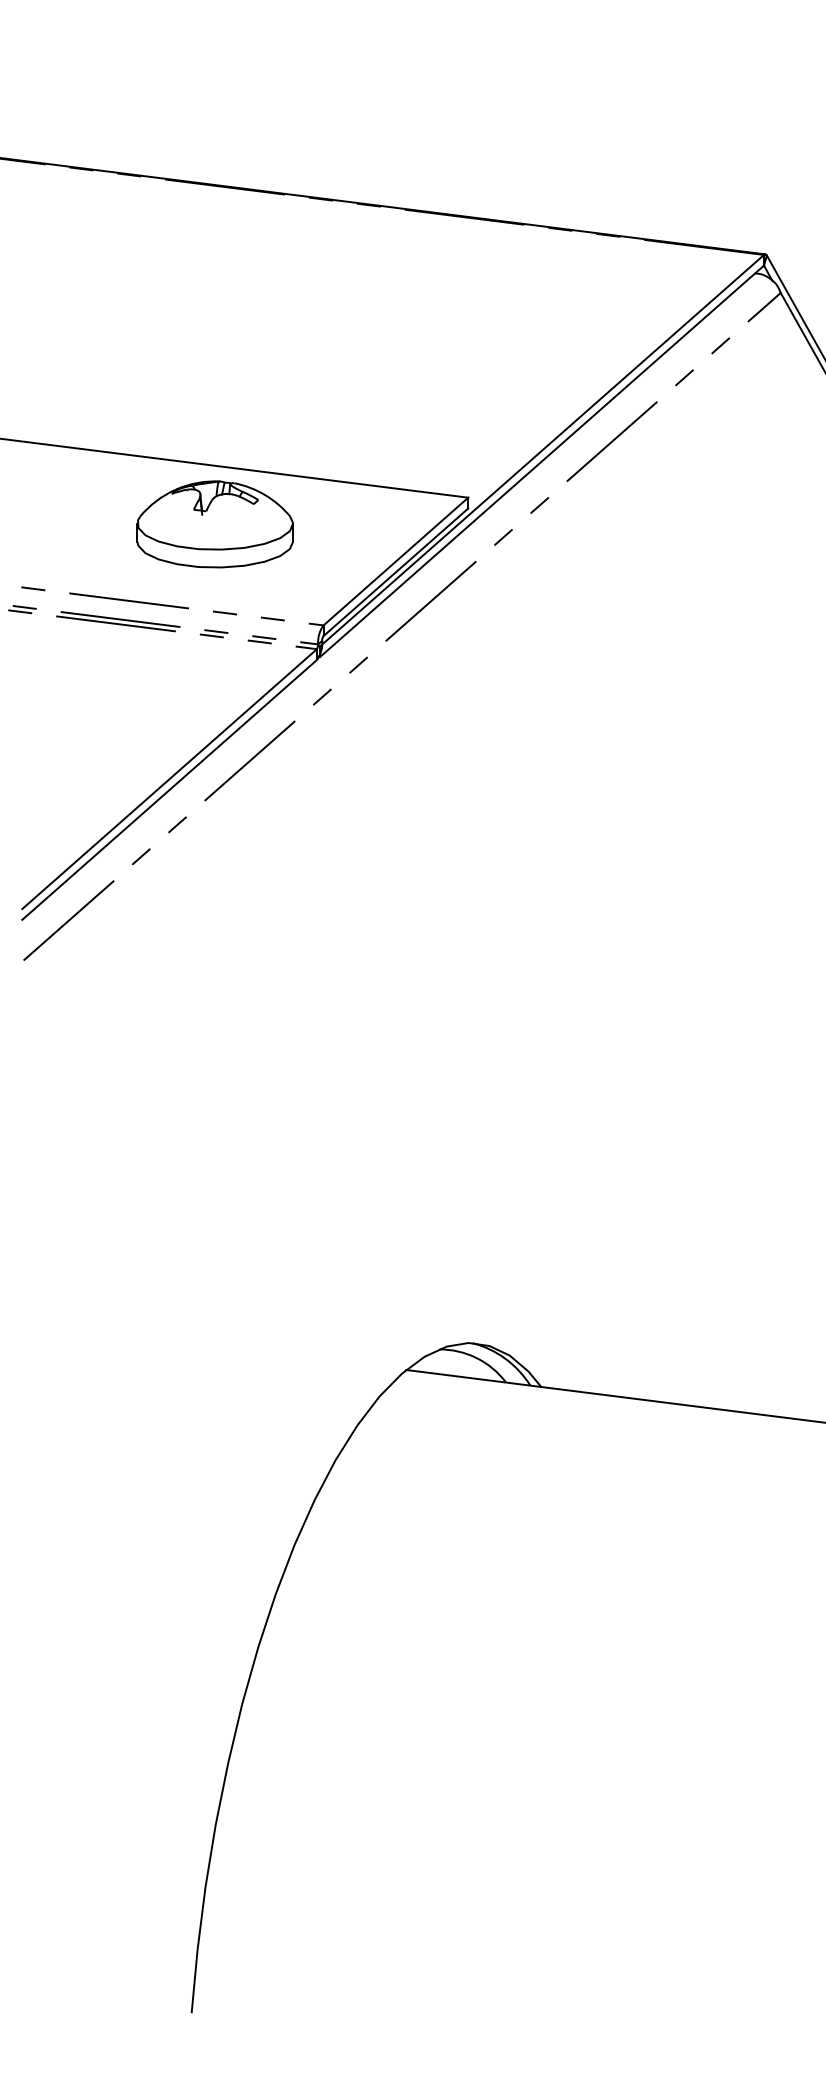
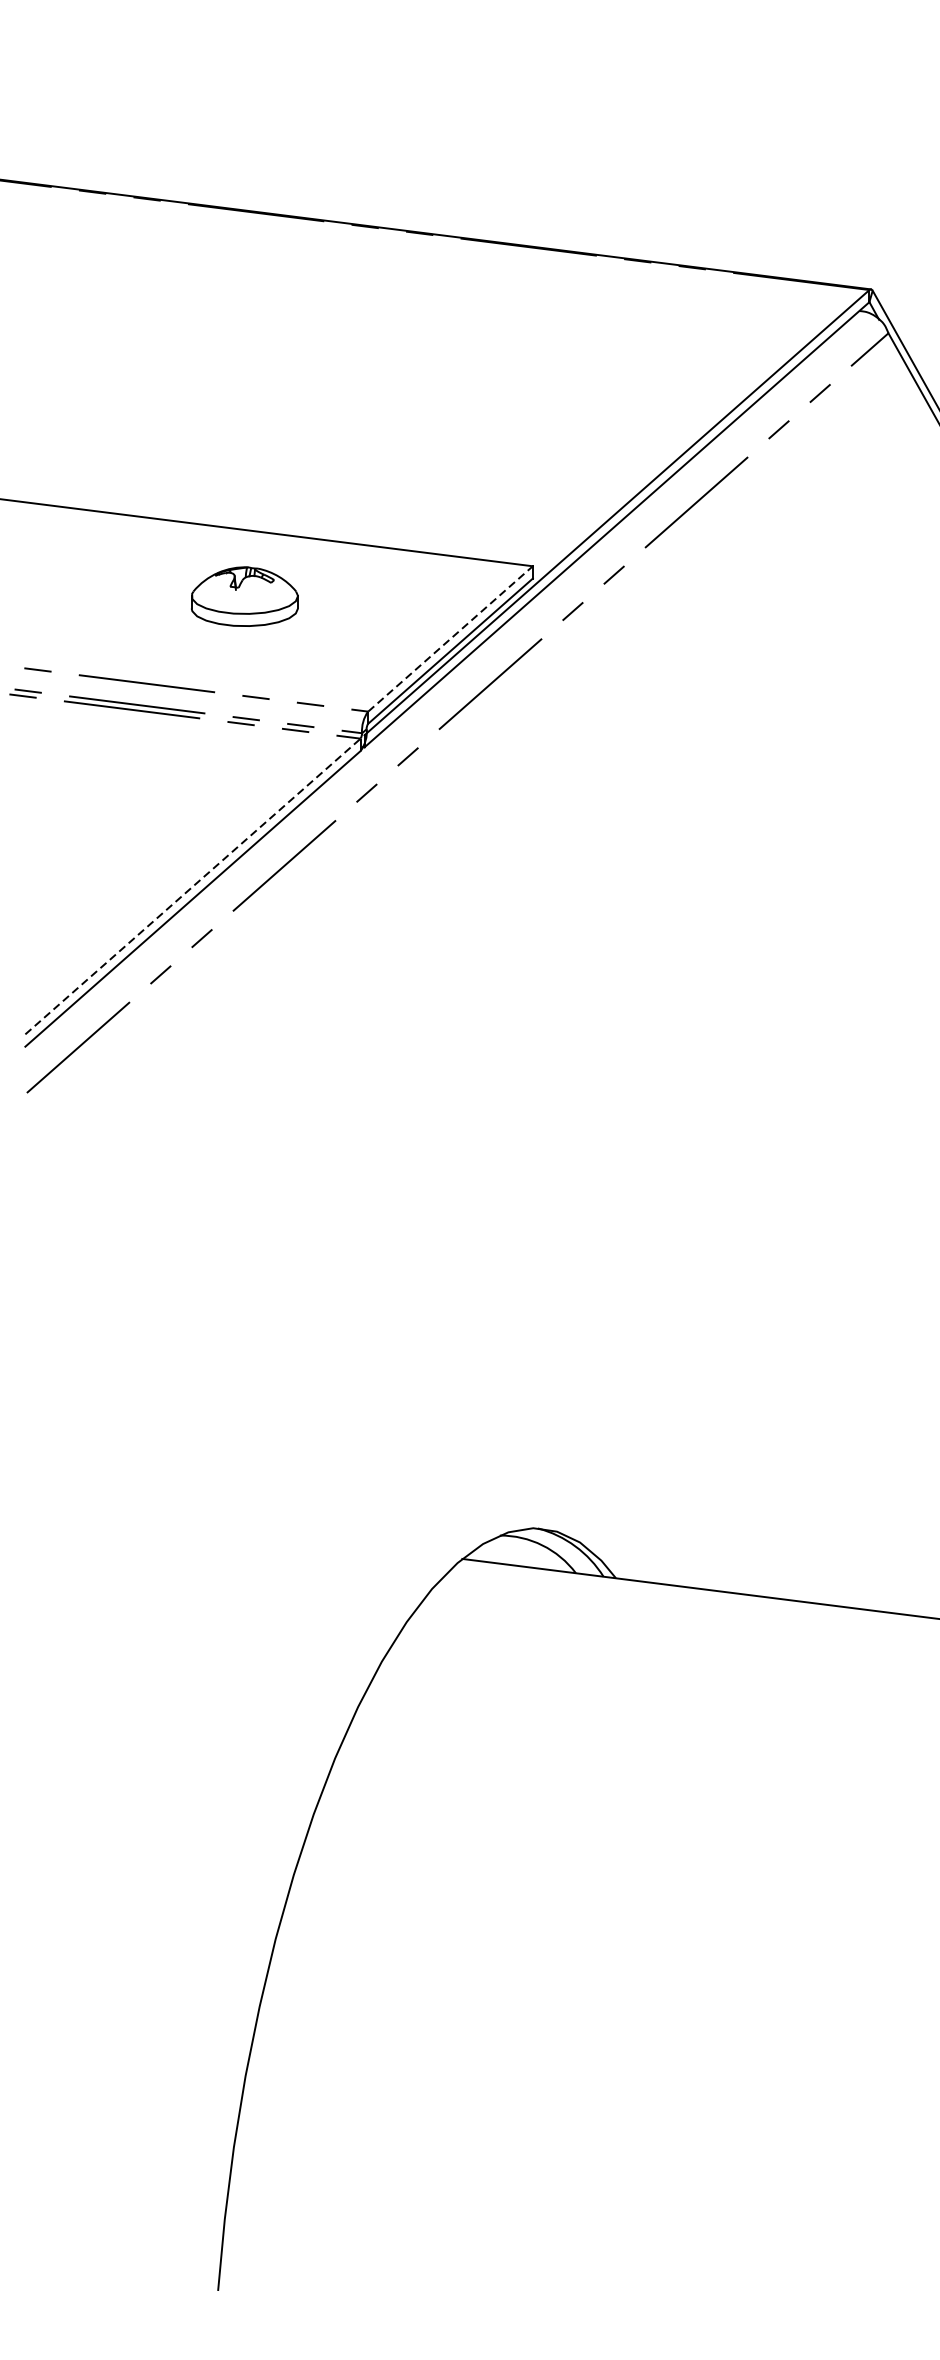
part: (214, 524) -> (244, 596), size x0.6
line: (396, 561) -> (451, 638), solid -> dashed
line: (169, 778) -> (192, 885), solid -> dashed

